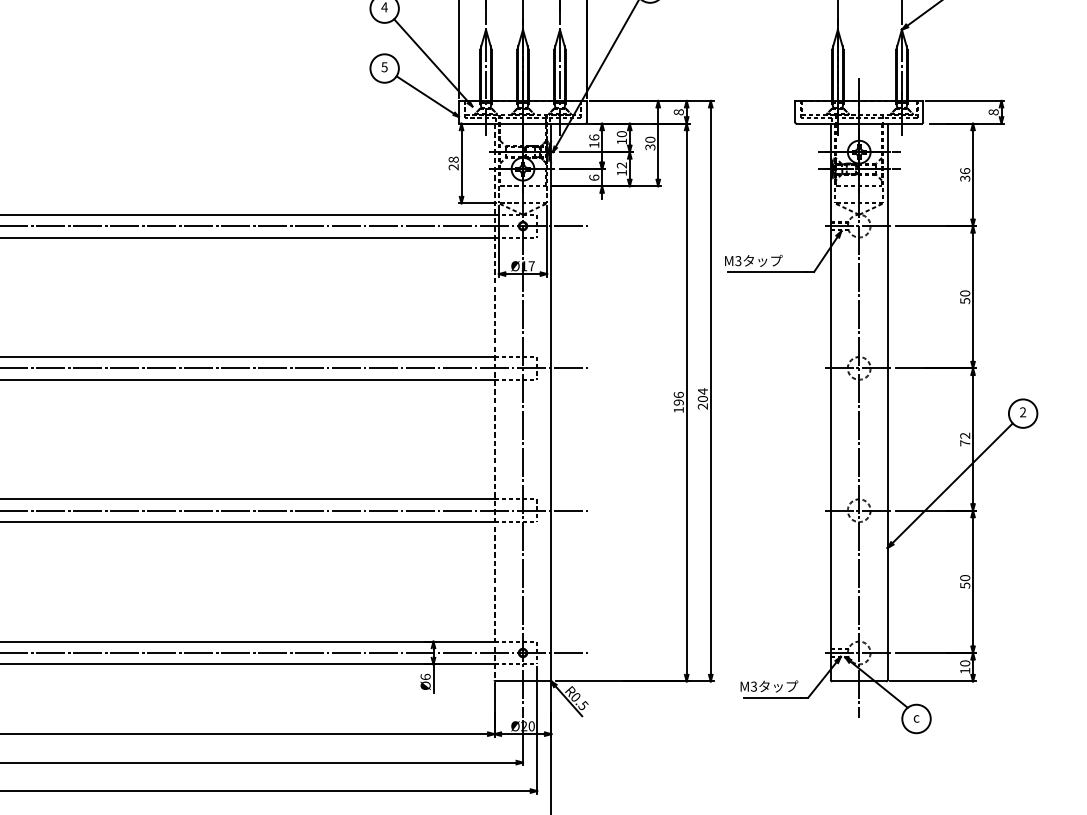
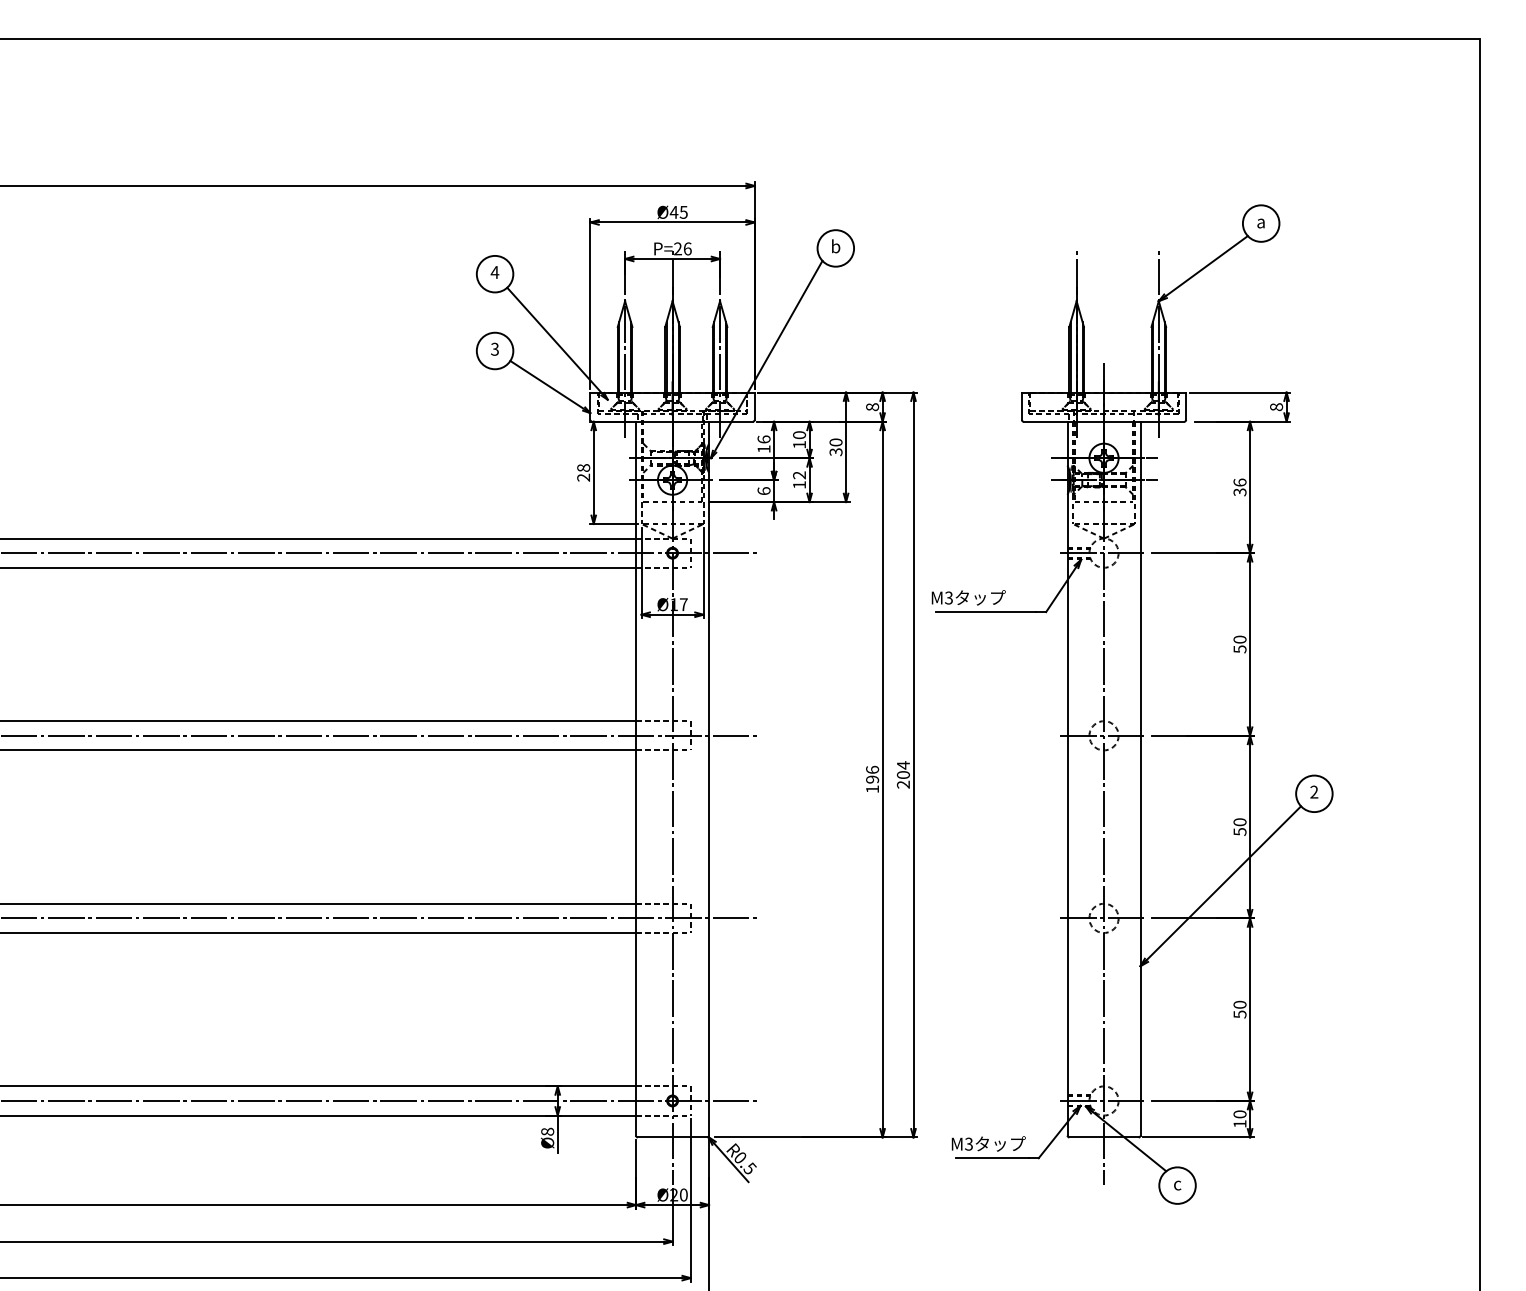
text: (384, 66) -> (494, 348), 5 -> 3
line: (494, 401) -> (636, 778), dashed -> solid
text: (964, 439) -> (1239, 826), 72 -> 50
text: (425, 676) -> (547, 1131), Ø6 -> Ø8

